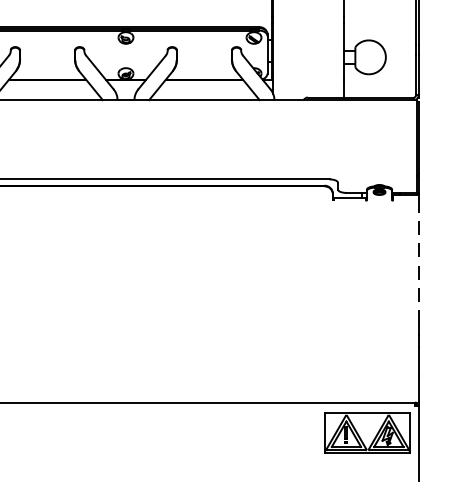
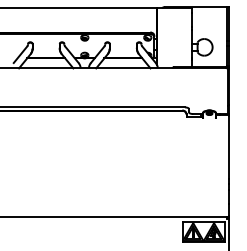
line: (418, 260) -> (228, 147), dashed -> solid

